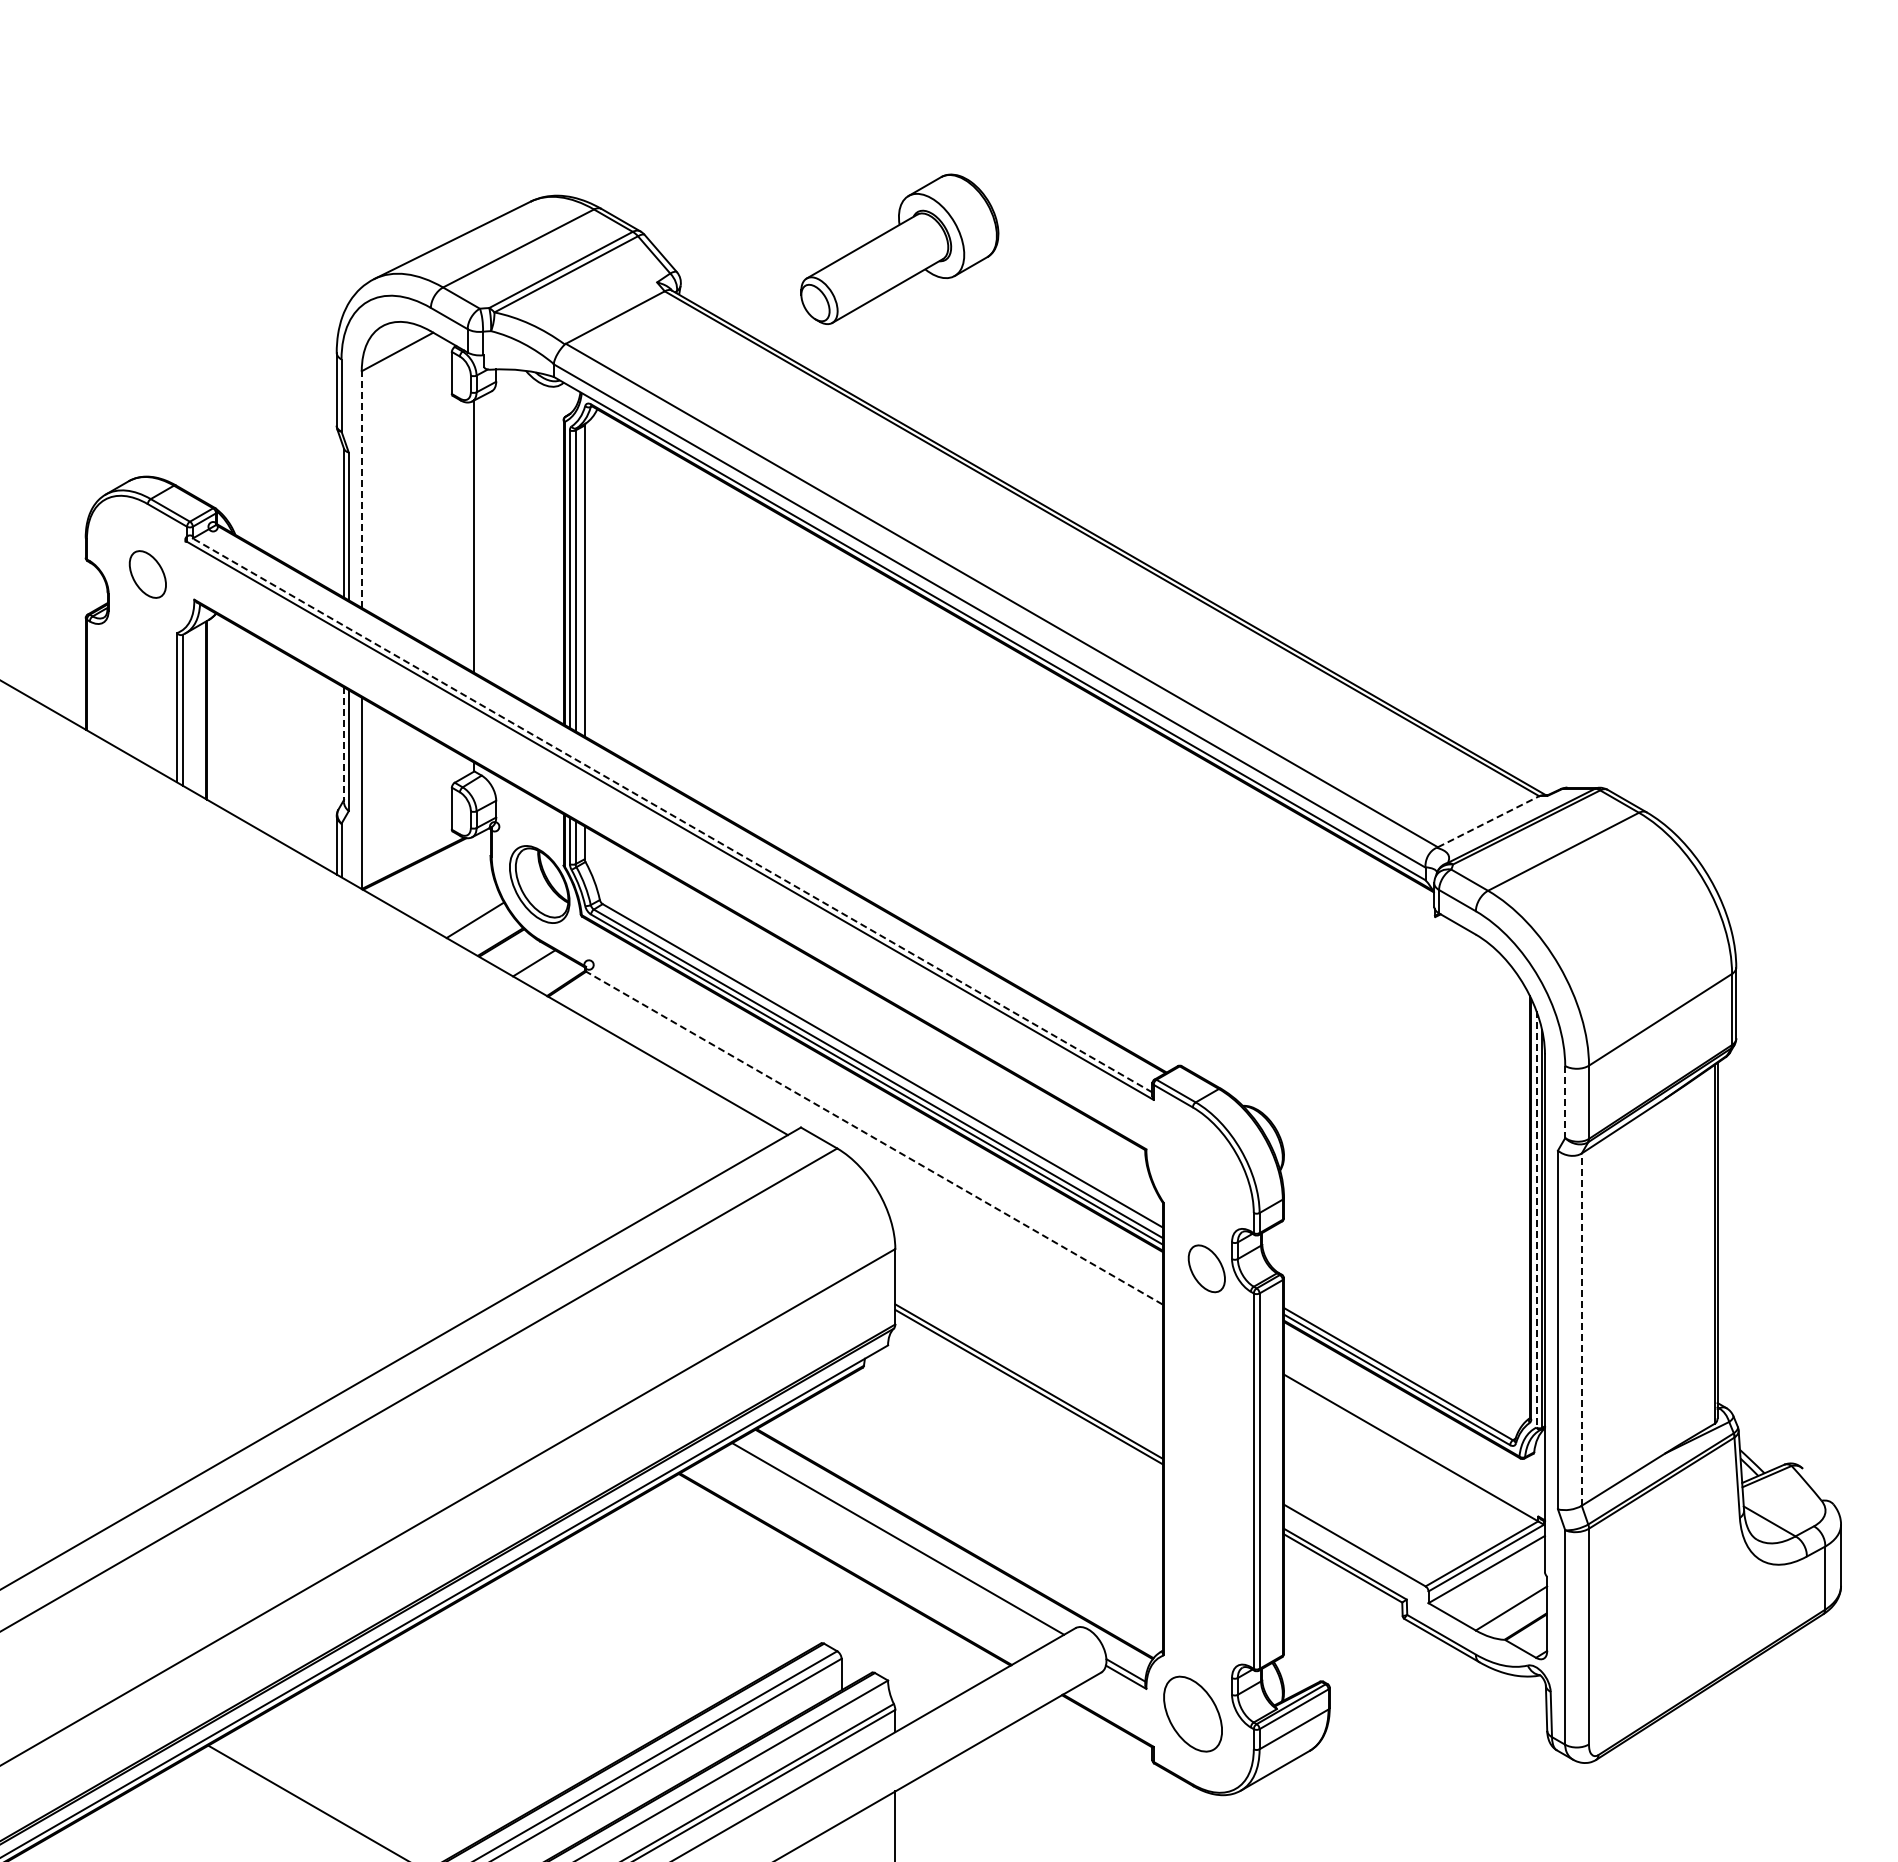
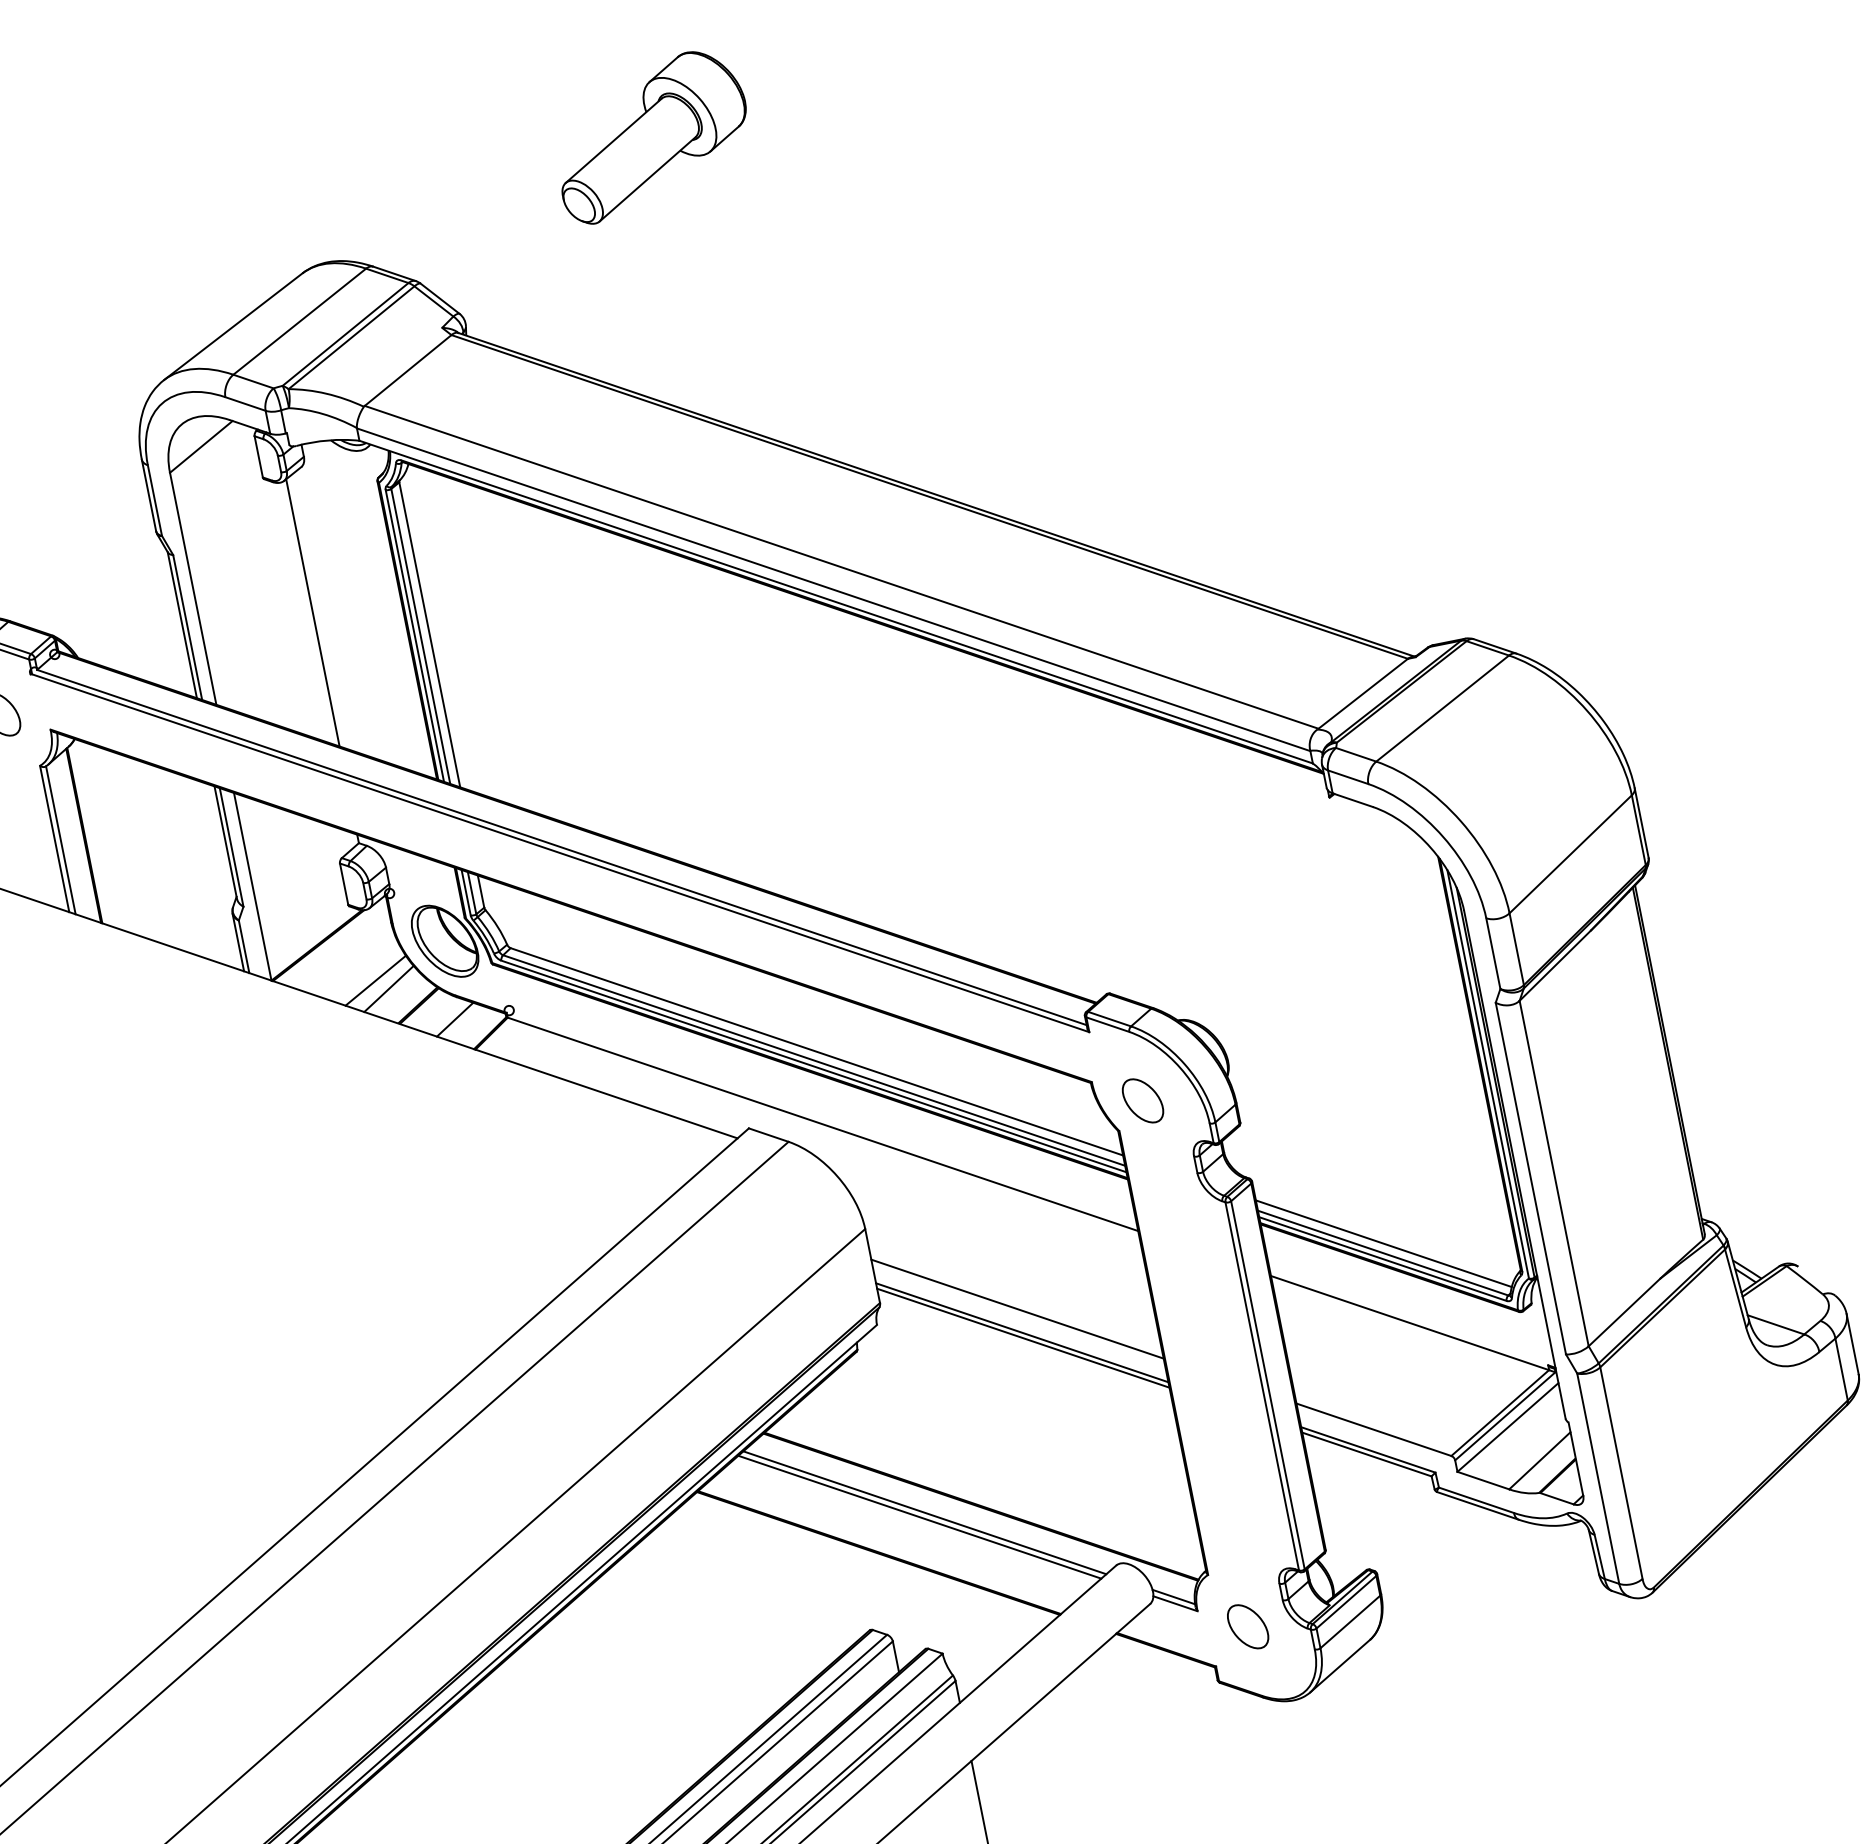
part: (899, 248) -> (650, 135), moved
line: (361, 489) -> (192, 588), dashed -> solid
line: (343, 745) -> (225, 843), dashed -> solid
line: (672, 815) -> (561, 847), dashed -> solid
line: (1488, 821) -> (1363, 693), dashed -> solid
line: (463, 909) -> (375, 980), added
line: (1565, 1102) -> (1493, 954), dashed -> solid
line: (874, 1138) -> (823, 1124), dashed -> solid
line: (1536, 1219) -> (1488, 1074), dashed -> solid
part: (1206, 1268) -> (1142, 1100), moved
line: (1581, 1329) -> (1553, 1173), dashed -> solid
line: (1028, 1357) -> (1017, 1309), added
line: (1400, 1364) -> (1383, 1243), added
line: (892, 1542) -> (919, 1517), added
part: (1192, 1713) -> (1247, 1626), size x0.62

